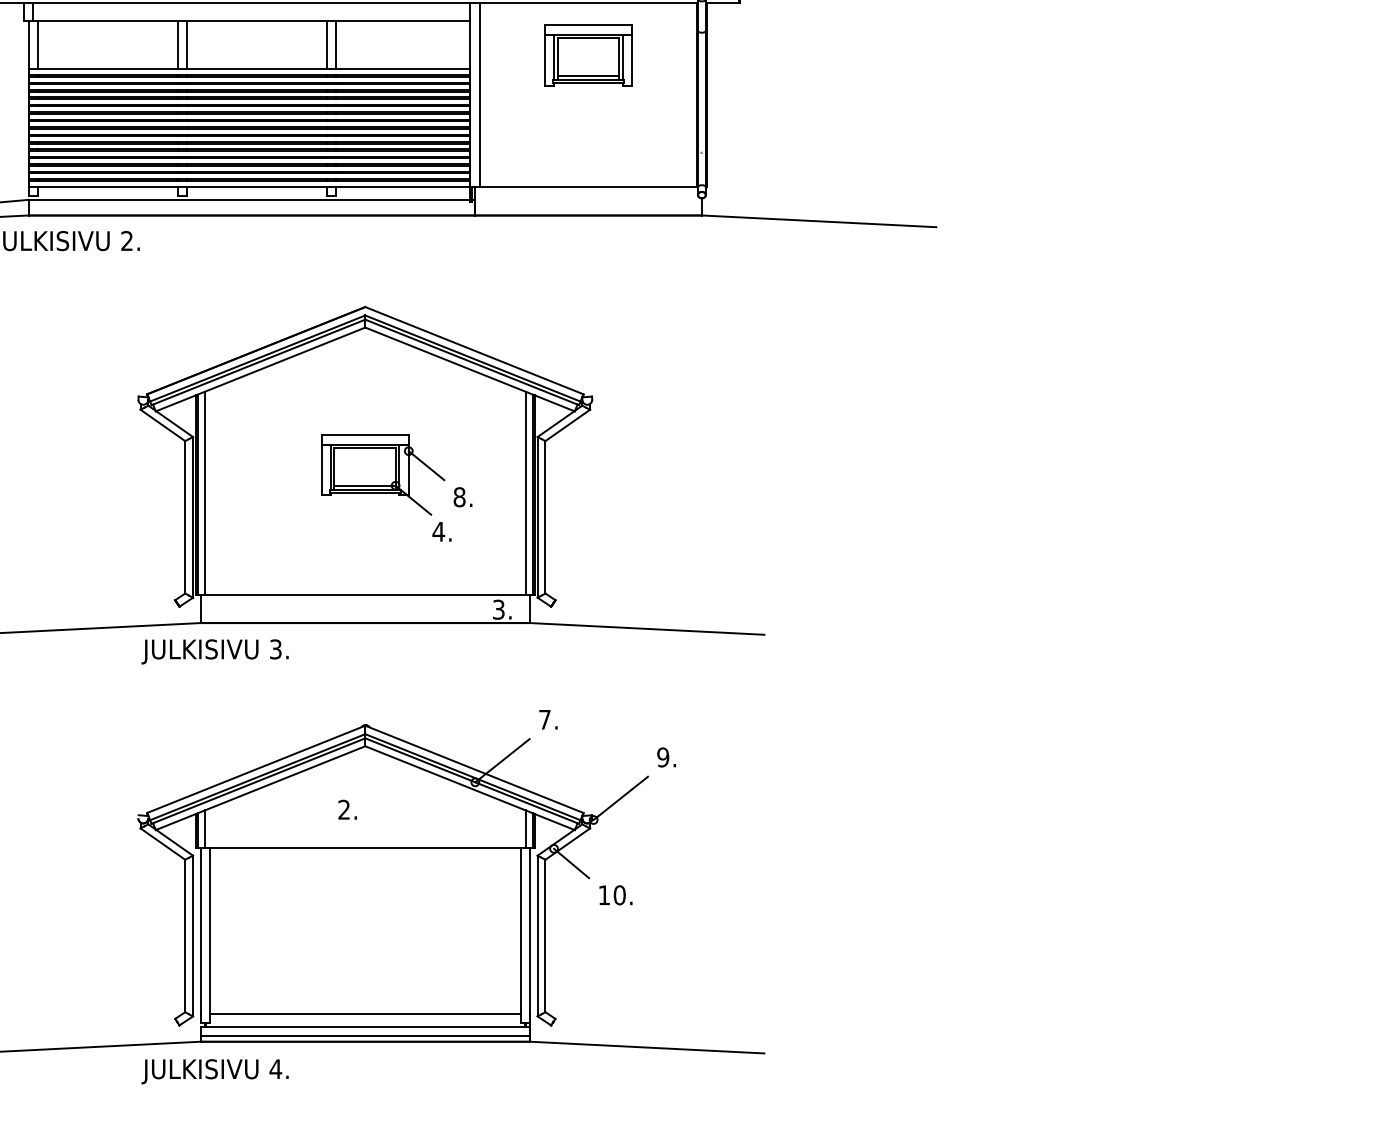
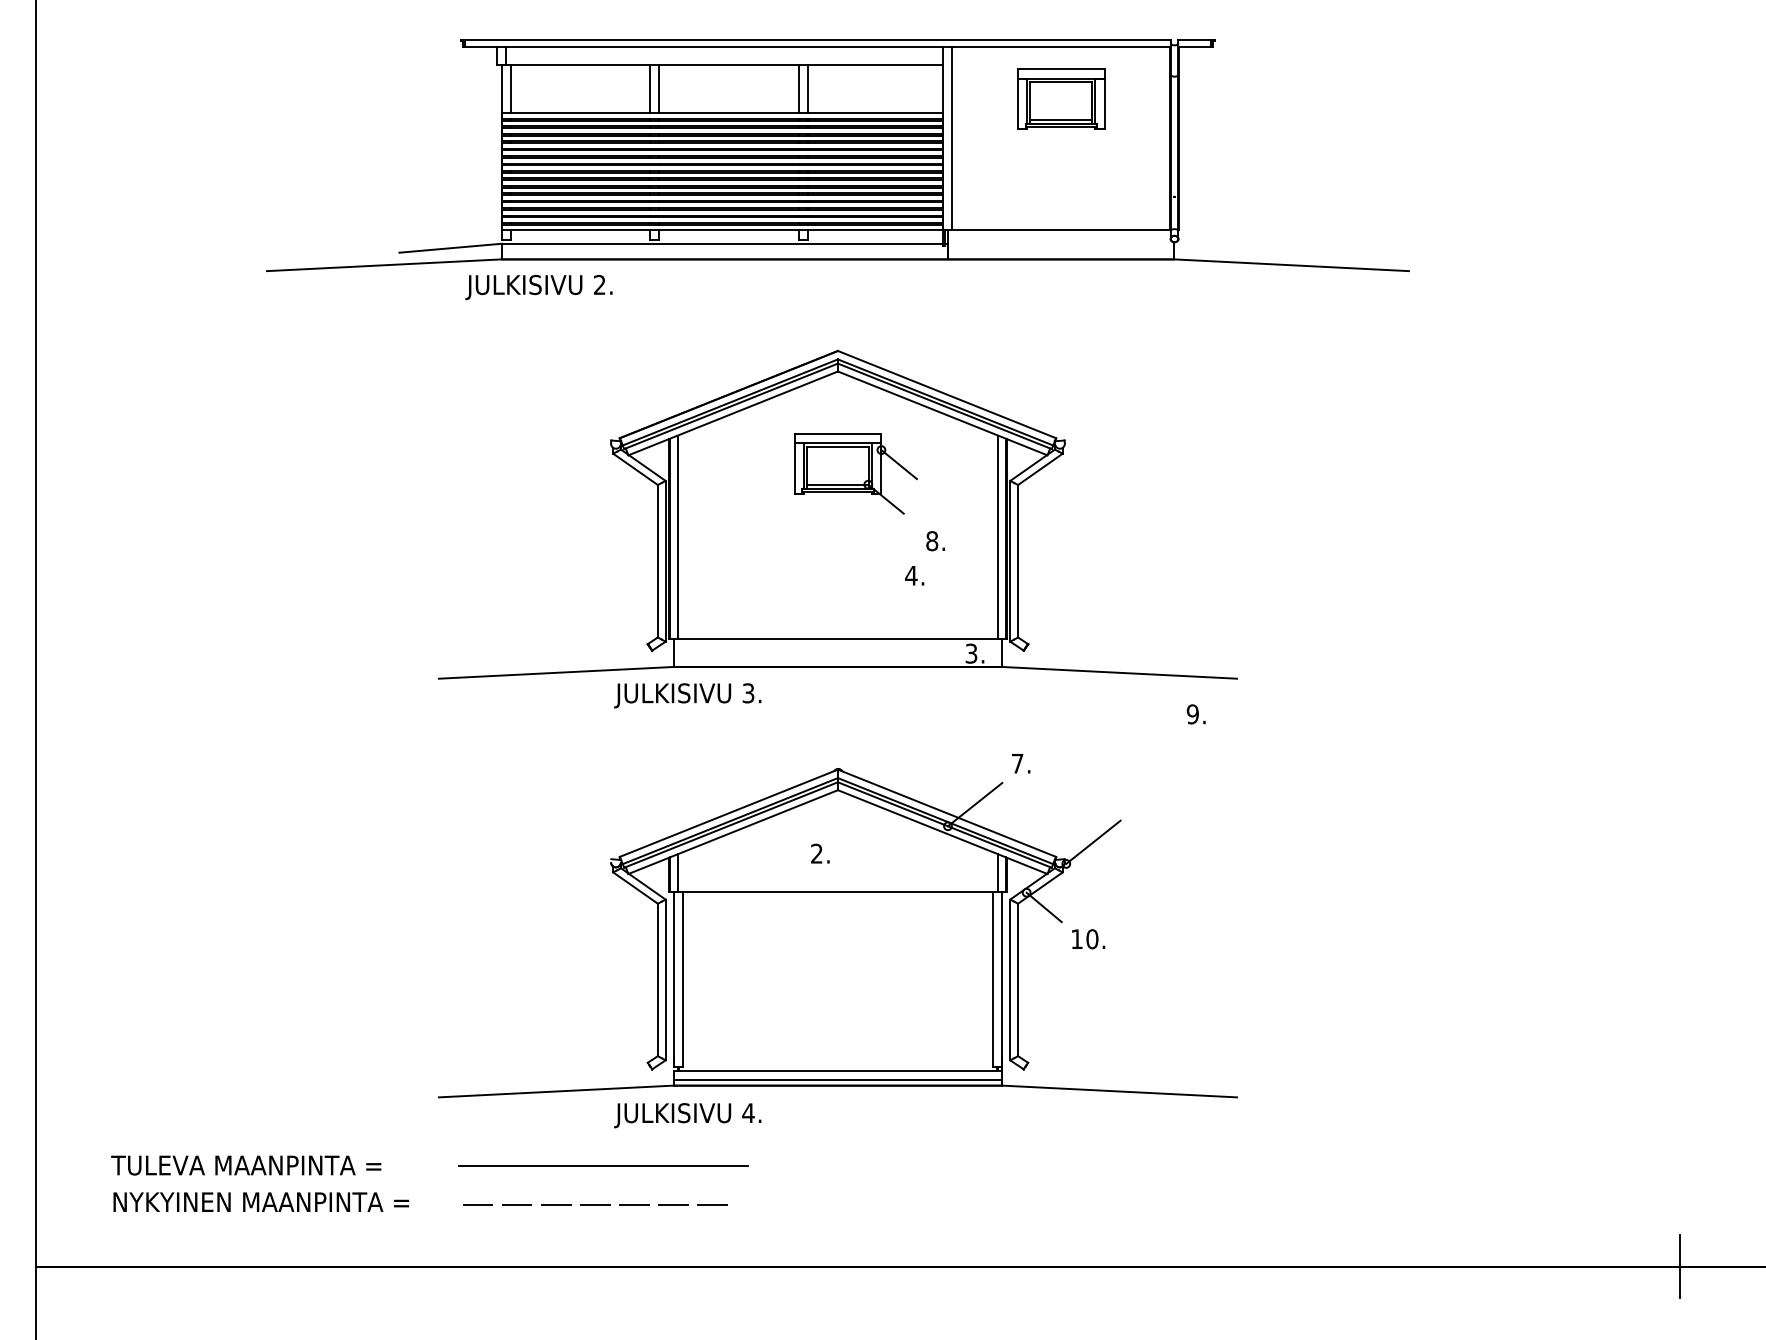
part: (382, 474) -> (855, 473), moved
text: (665, 757) -> (1195, 714), moved
line: (364, 1013) -> (837, 1057), removed

